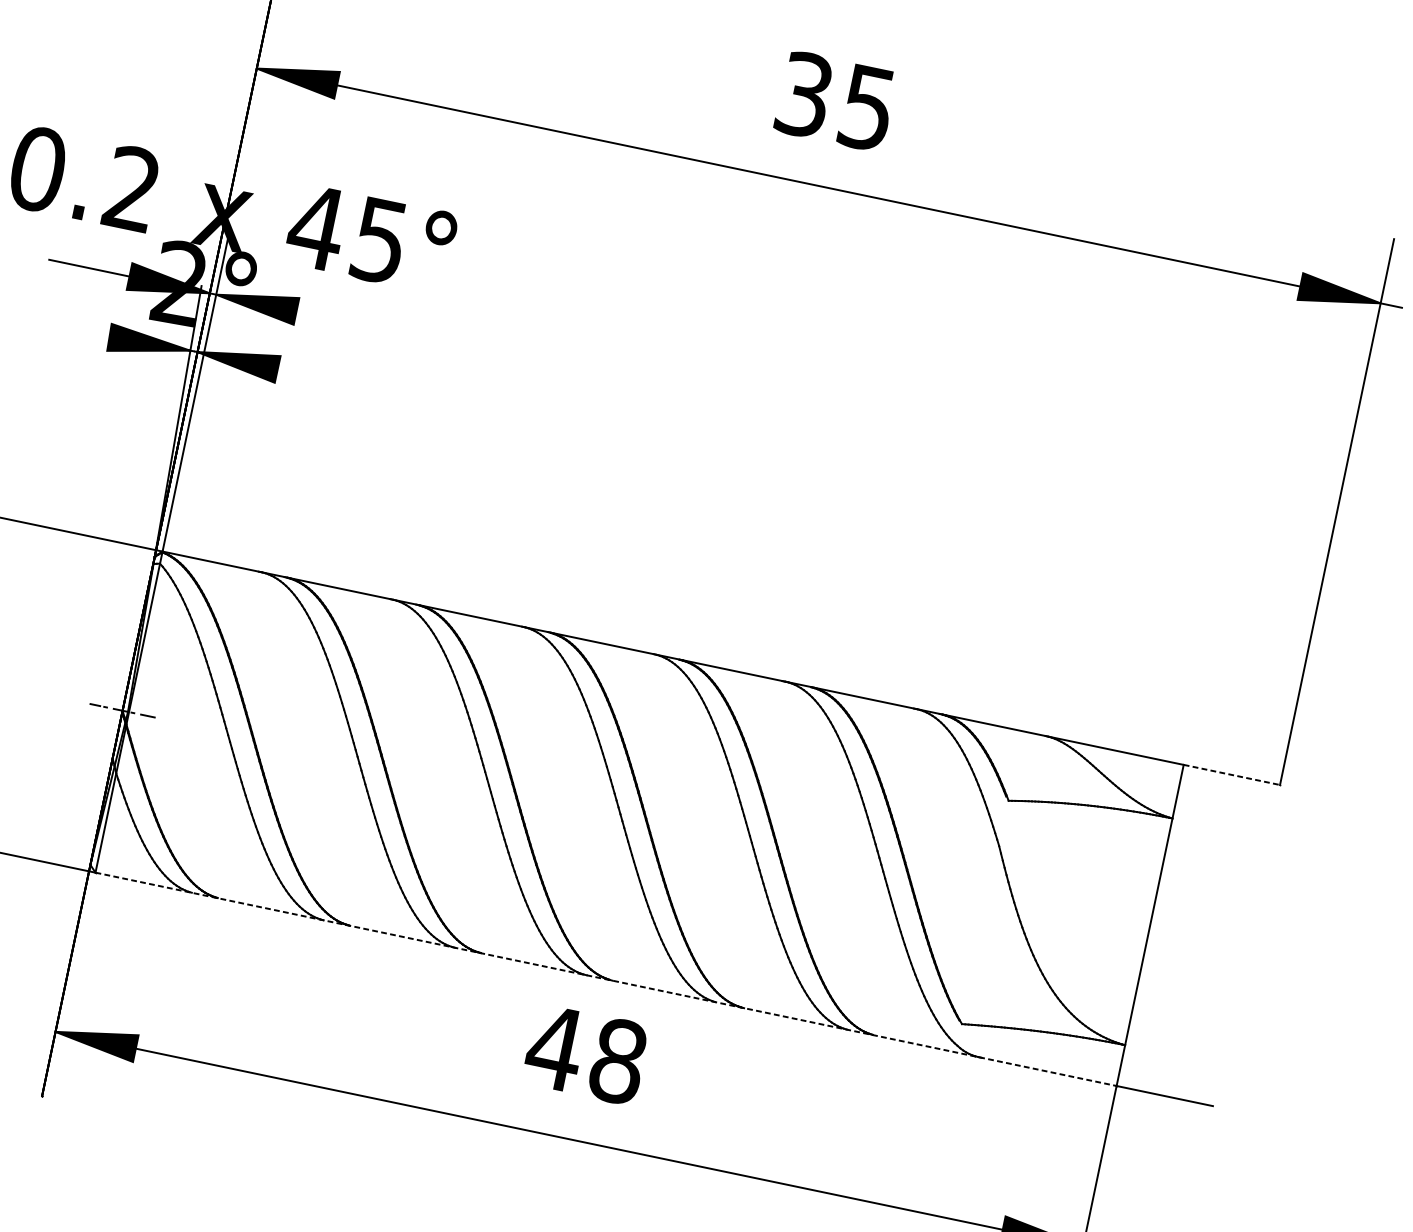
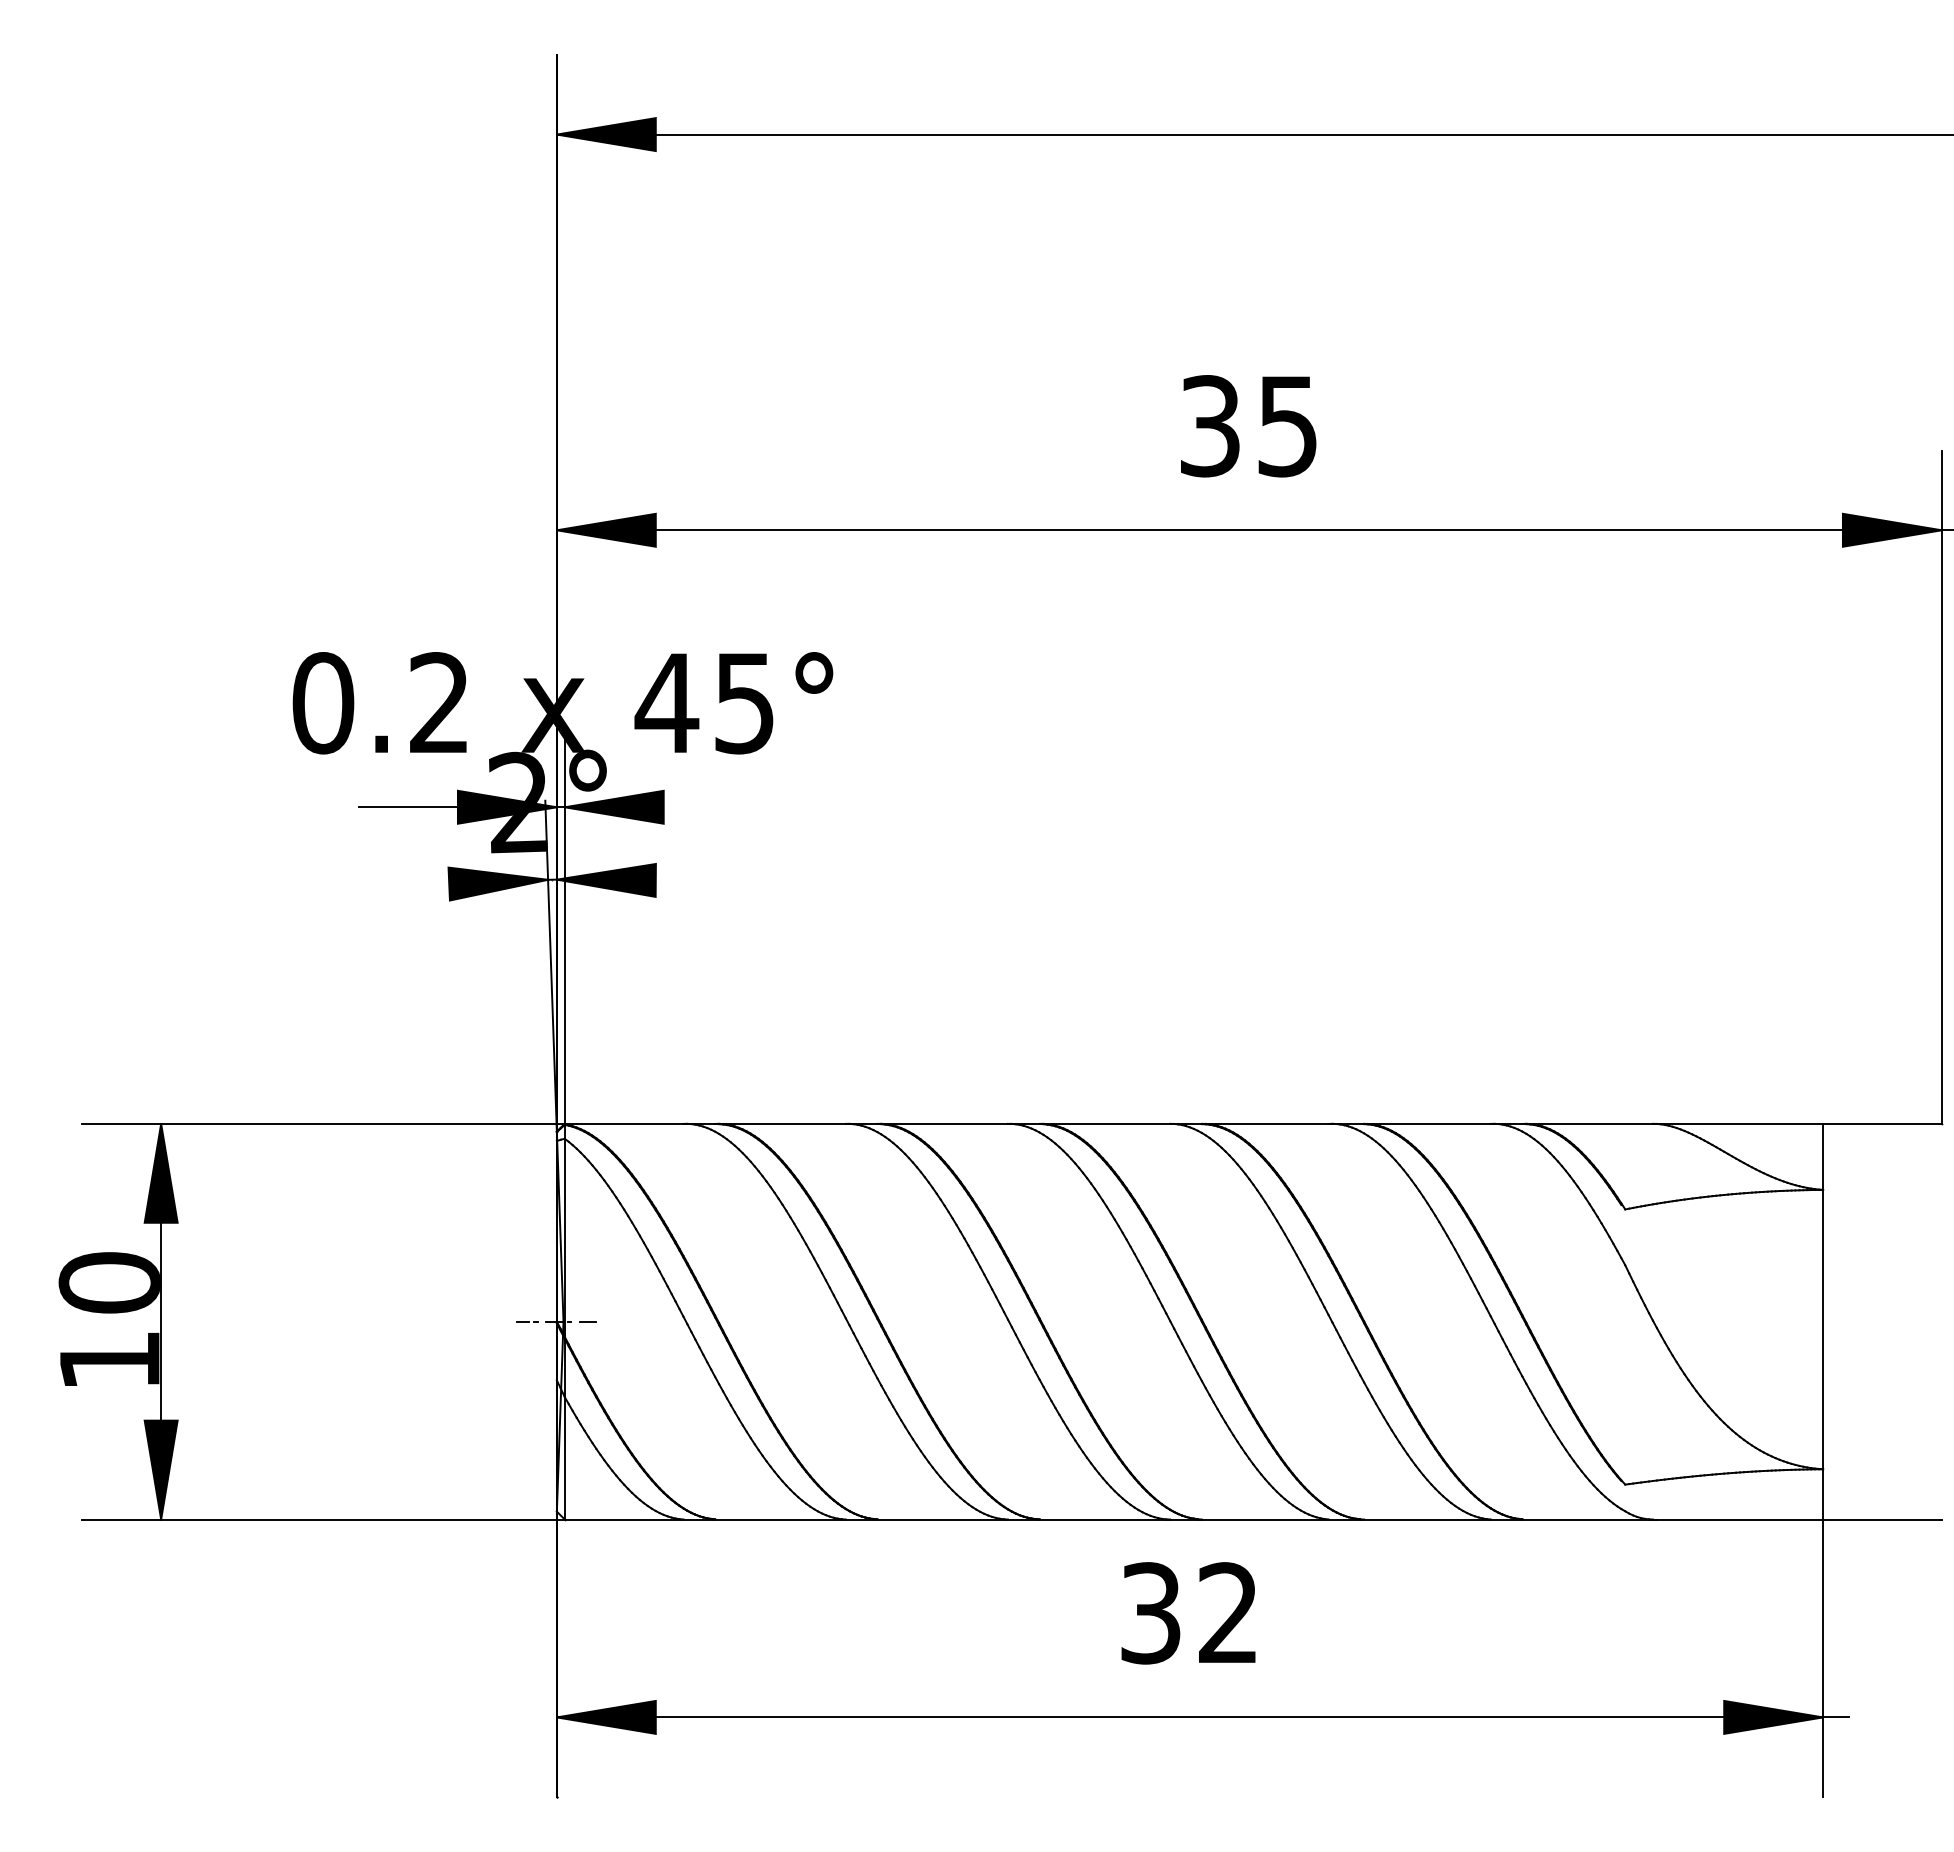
line: (1231, 774) -> (1882, 1123), dashed -> solid
line: (606, 979) -> (1194, 1519), dashed -> solid
text: (585, 1054) -> (1188, 1613), 48 -> 32

